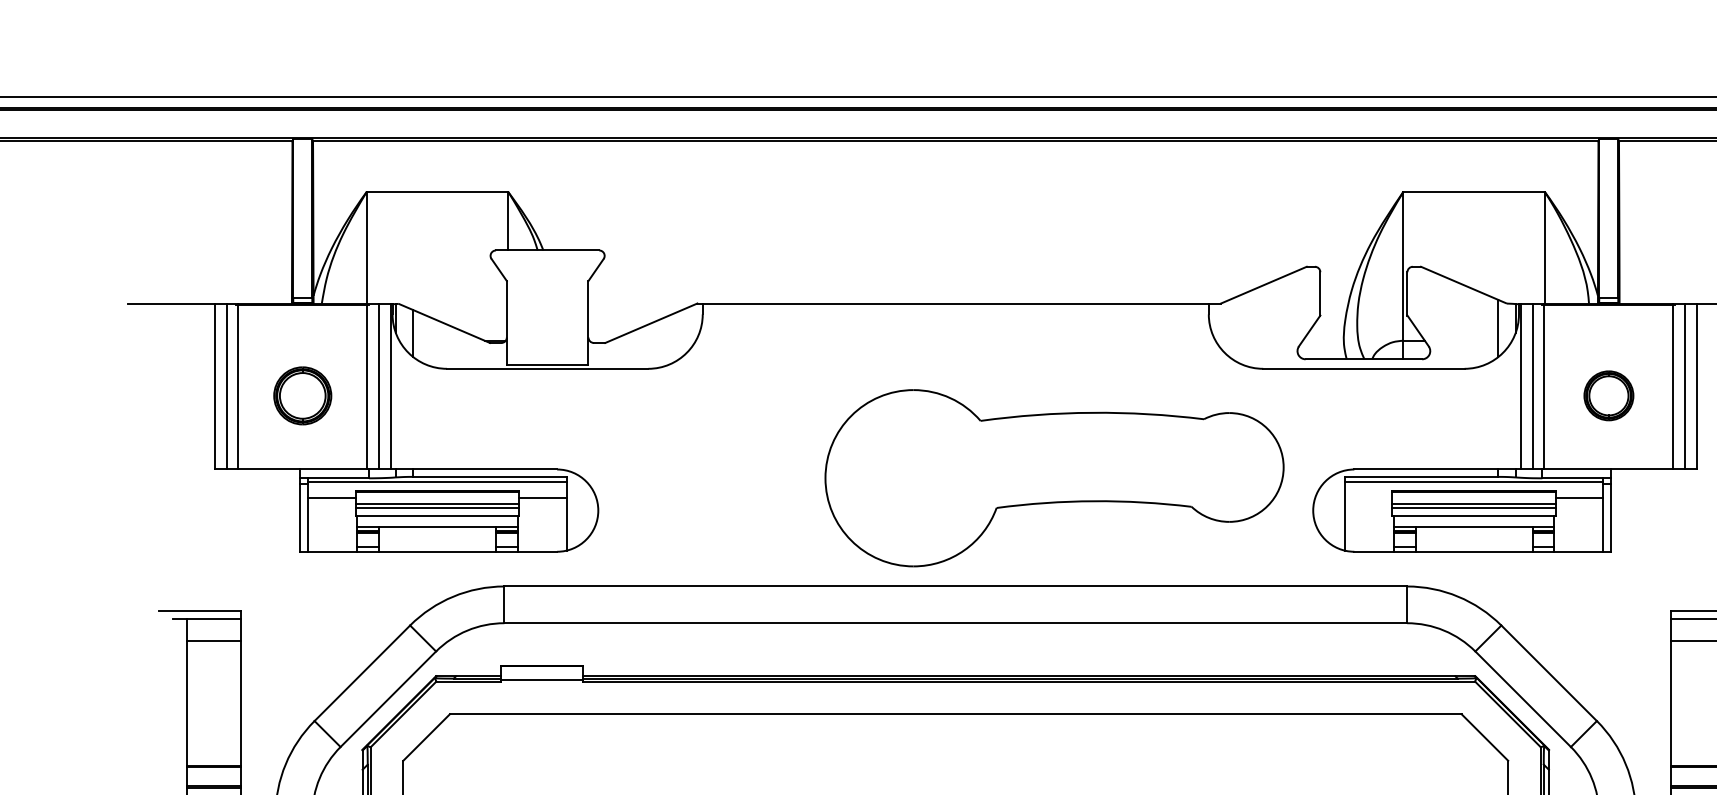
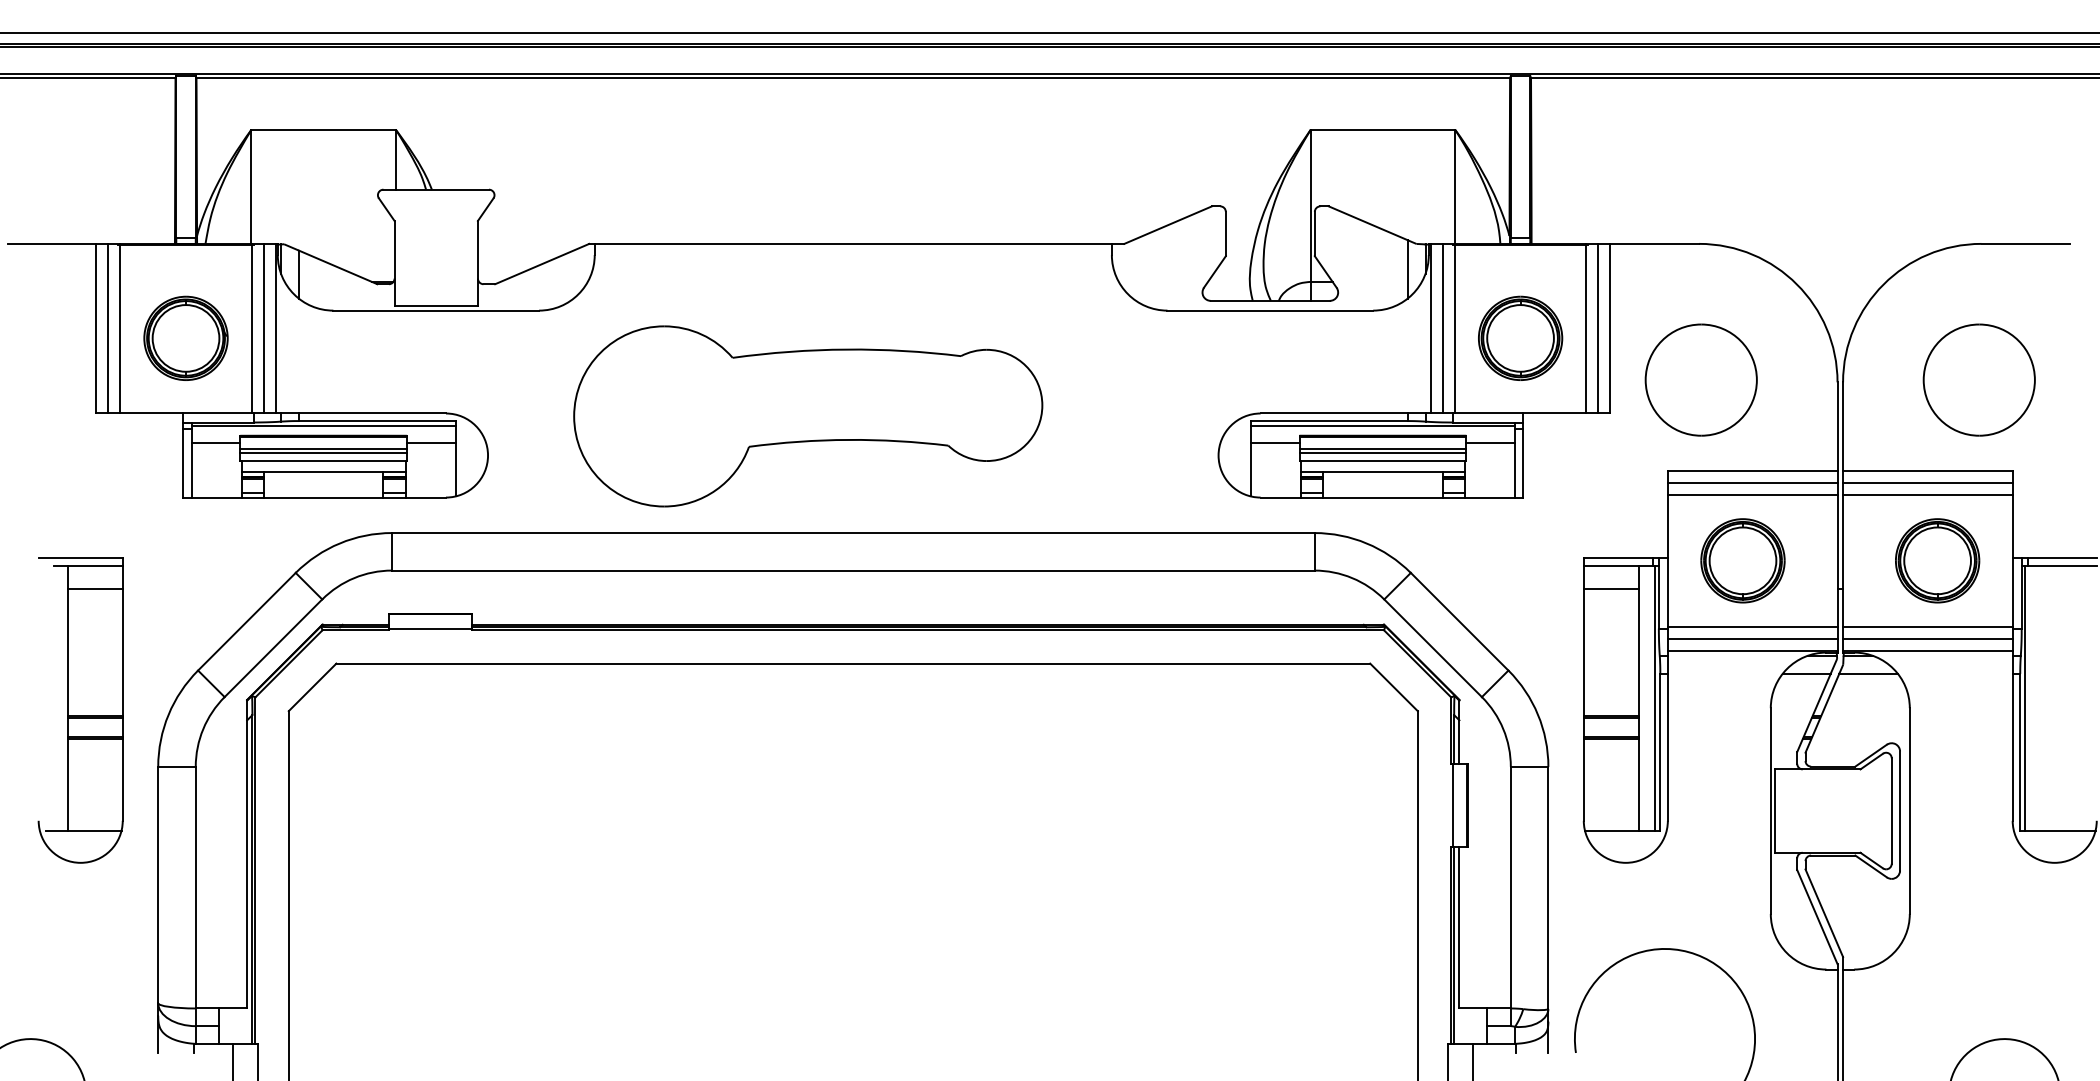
part: (302, 395) -> (185, 337), size x1.43
part: (1608, 395) -> (1520, 337), size x1.67
part: (1054, 478) -> (808, 416), moved
line: (1367, 497) -> (1274, 442), added

